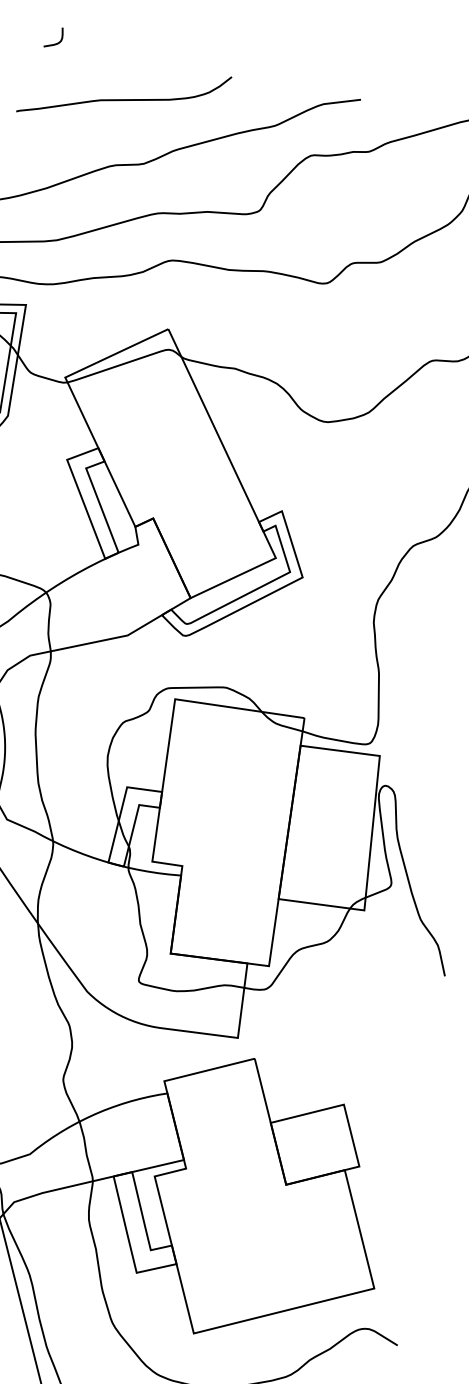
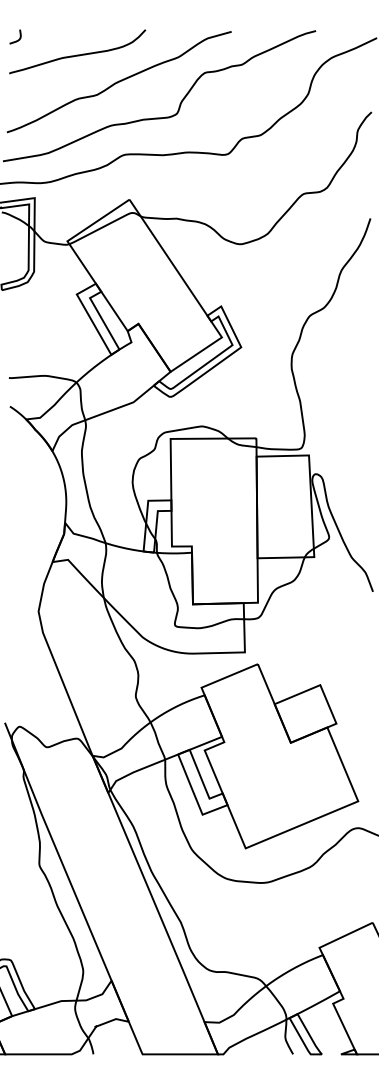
curve: (56, 41) -> (17, 39), moved

